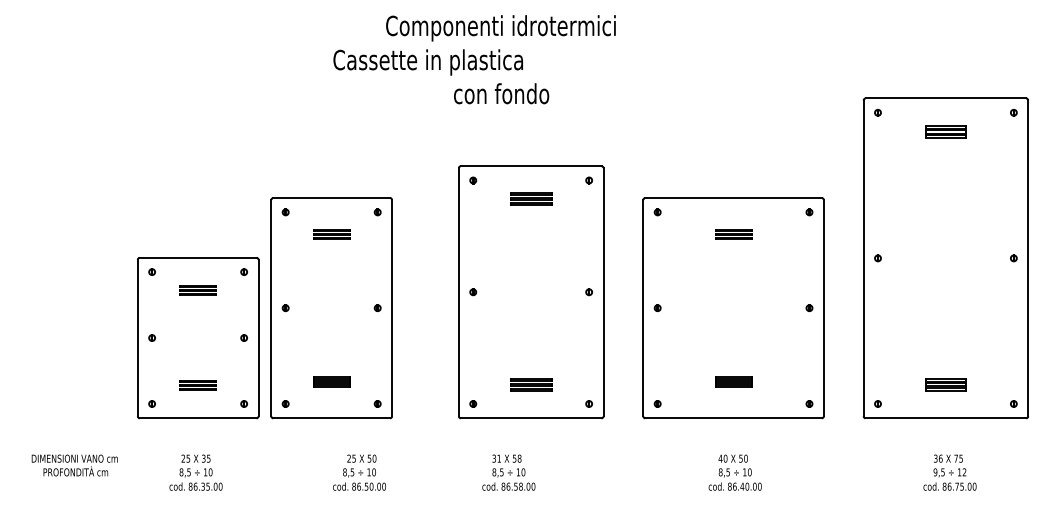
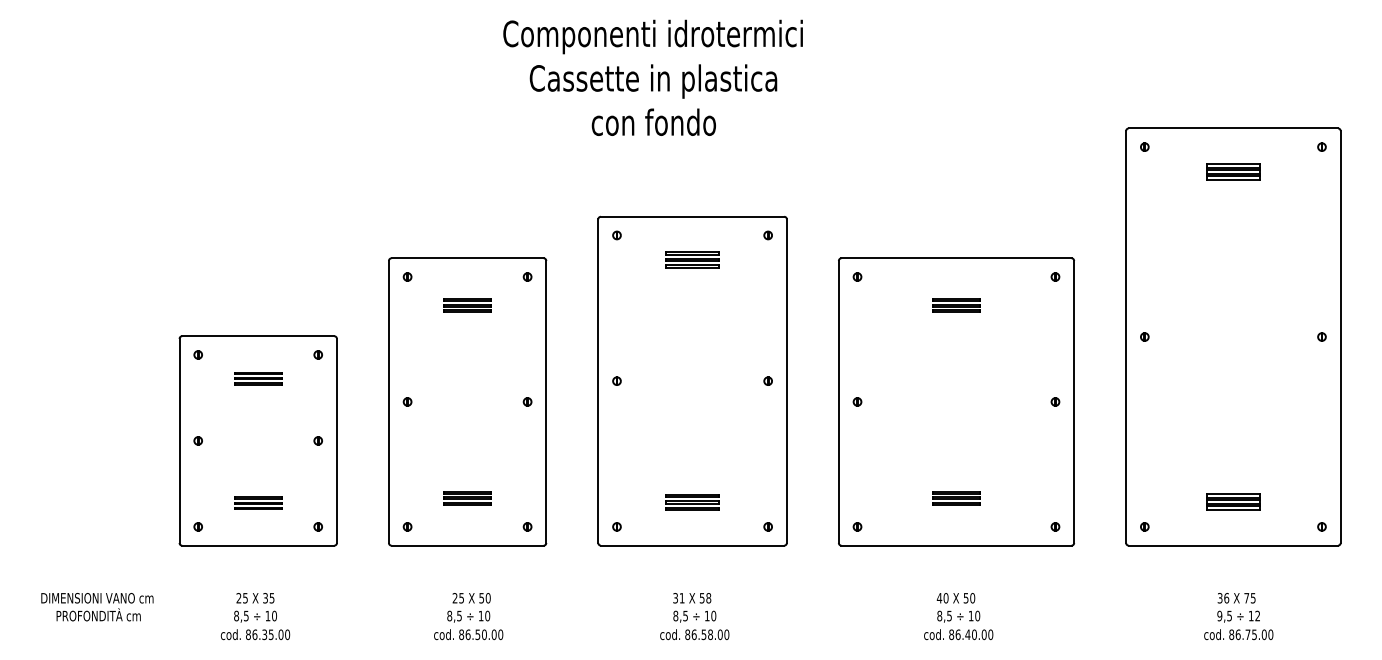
text: (427, 62) -> (652, 81), moved
part: (331, 308) -> (467, 402), moved
text: (508, 472) -> (694, 616), moved

